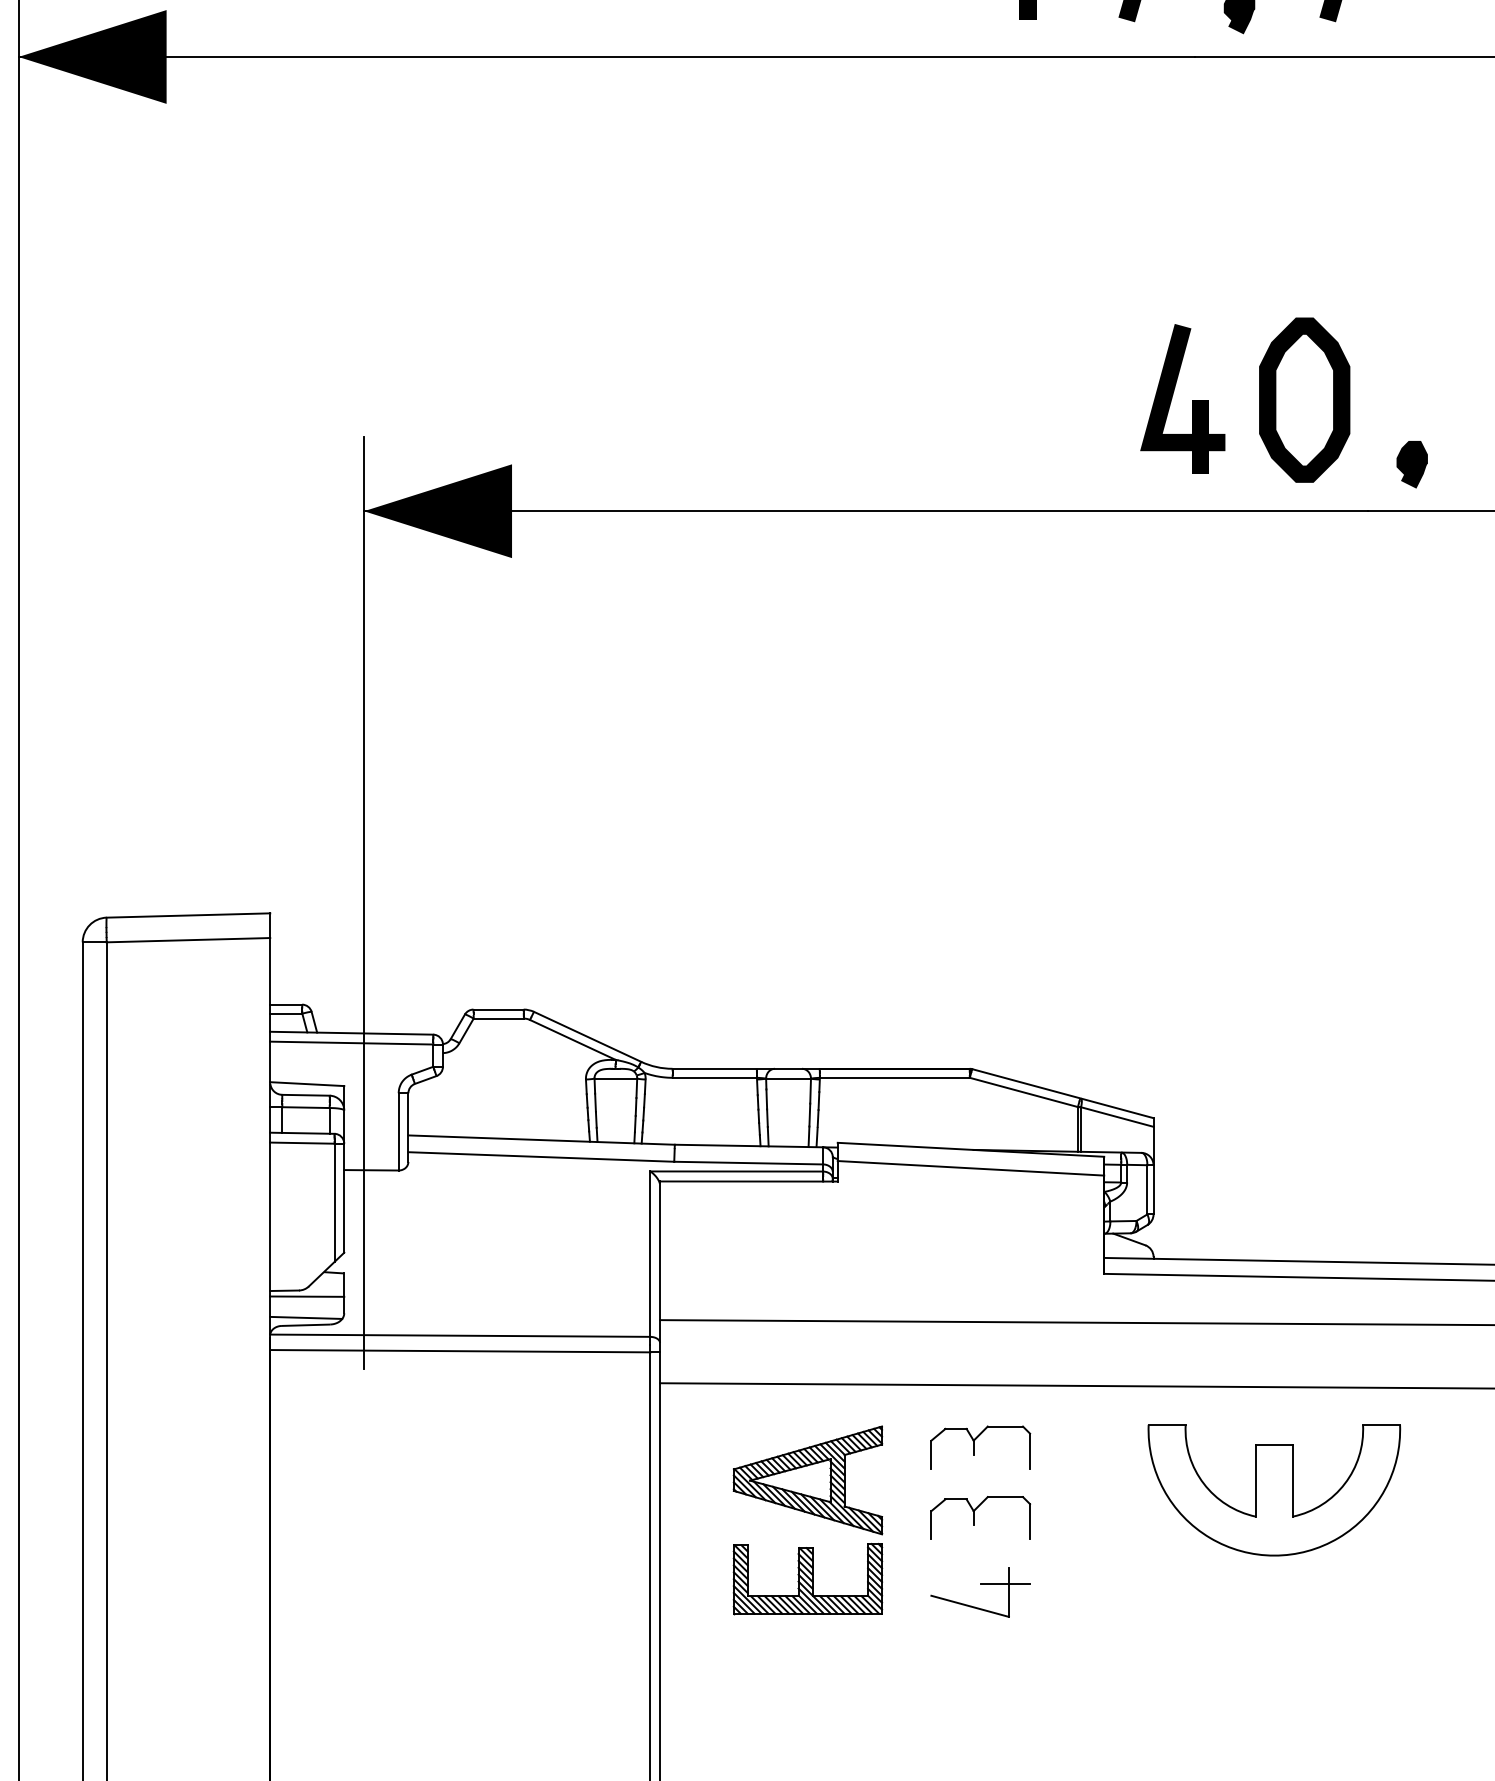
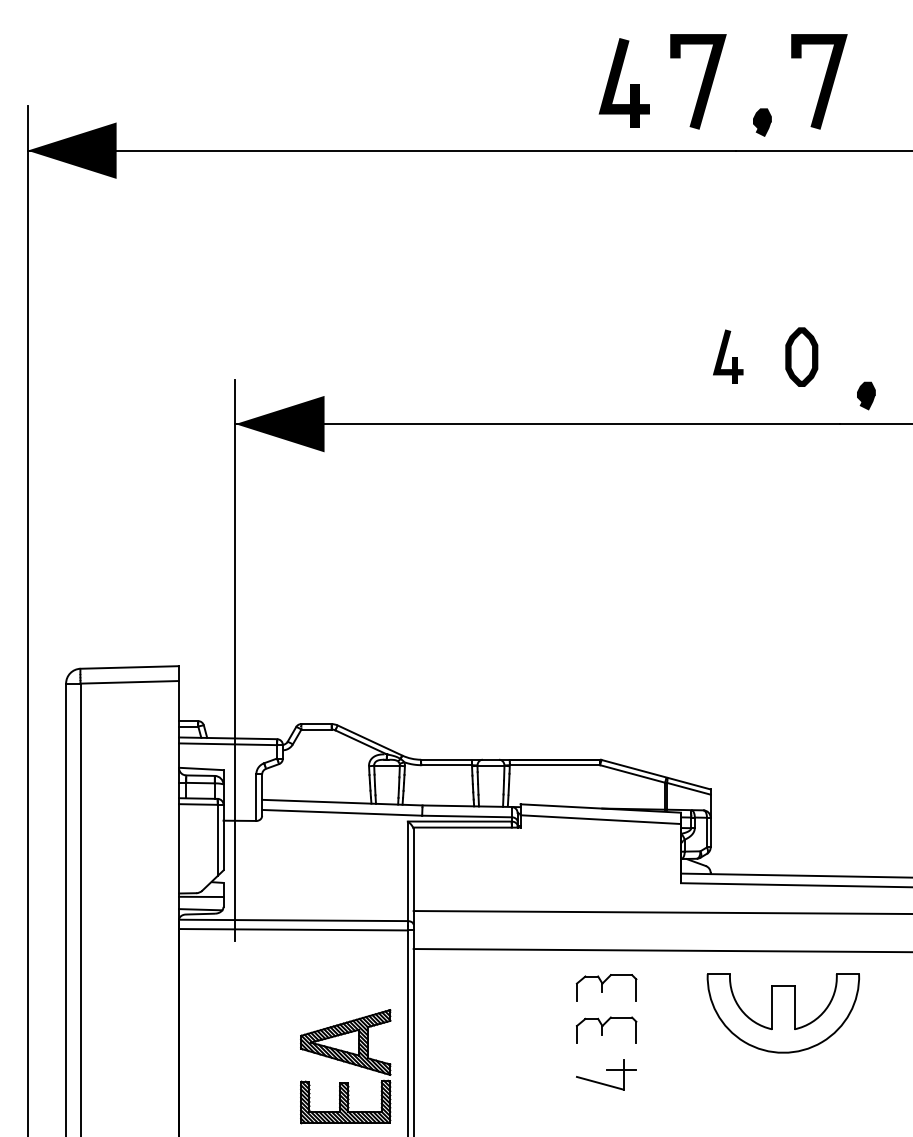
part: (1181, 398) -> (727, 356), size x0.6
part: (1304, 398) -> (801, 356), size x0.6
part: (807, 1520) -> (345, 1066), moved

